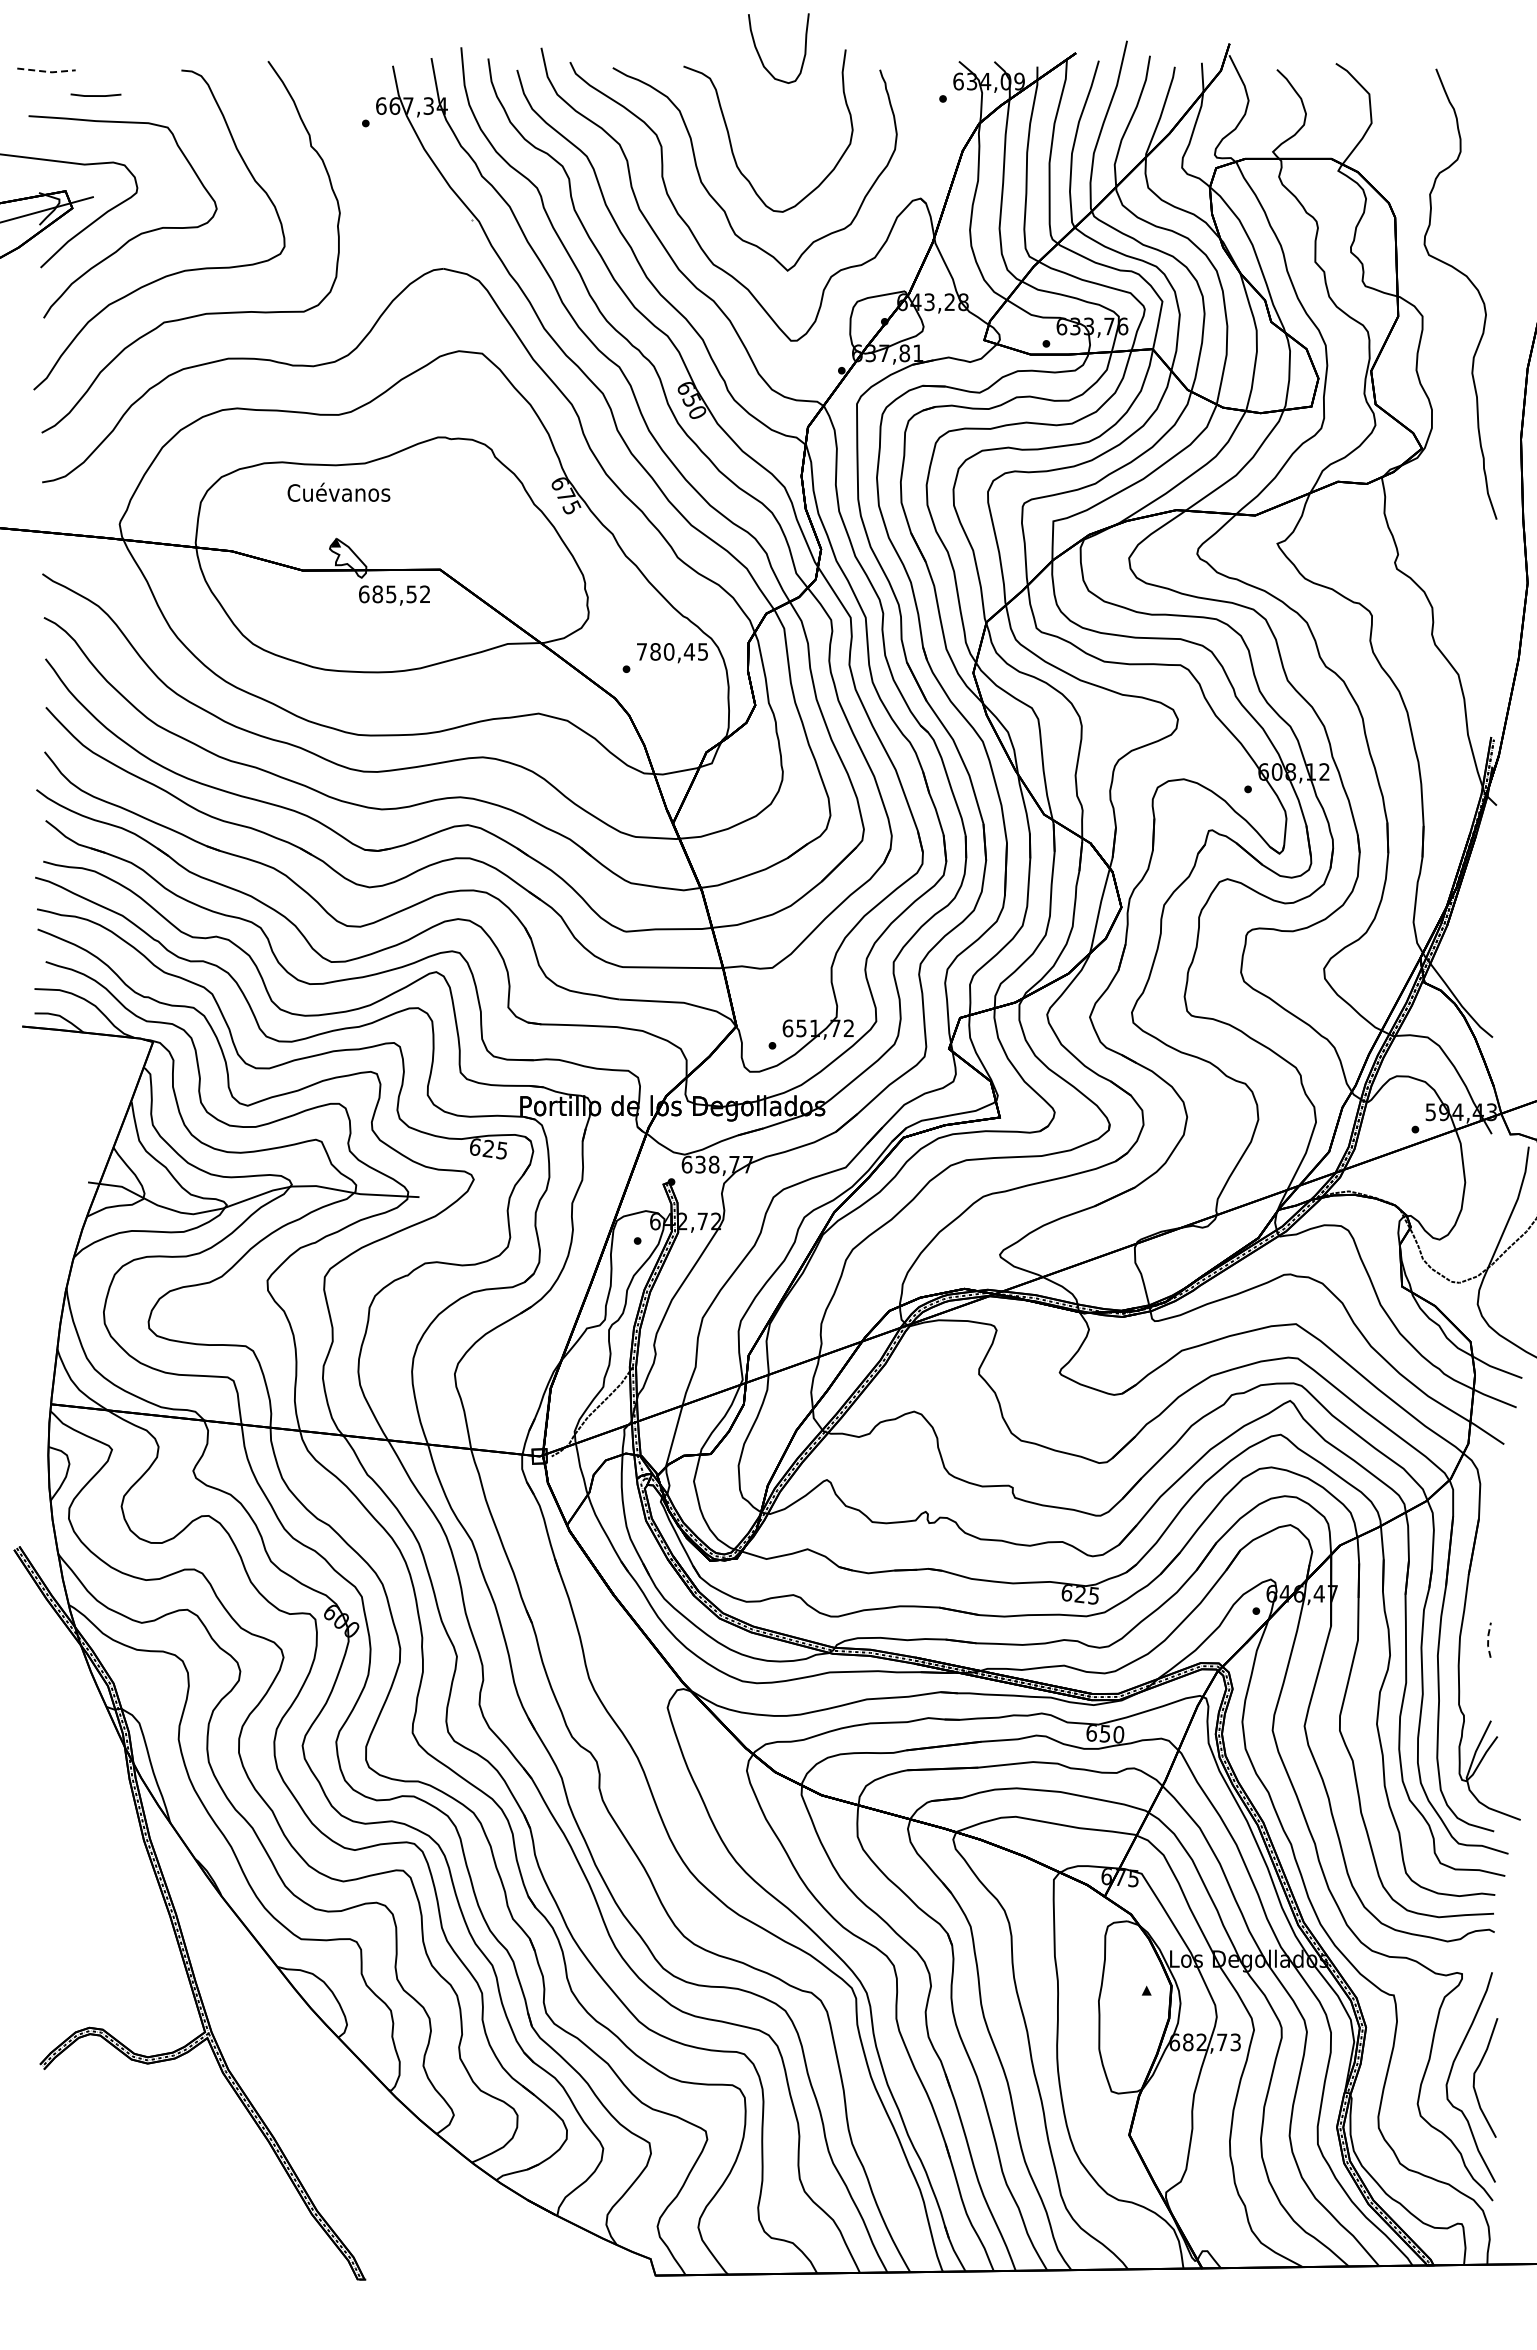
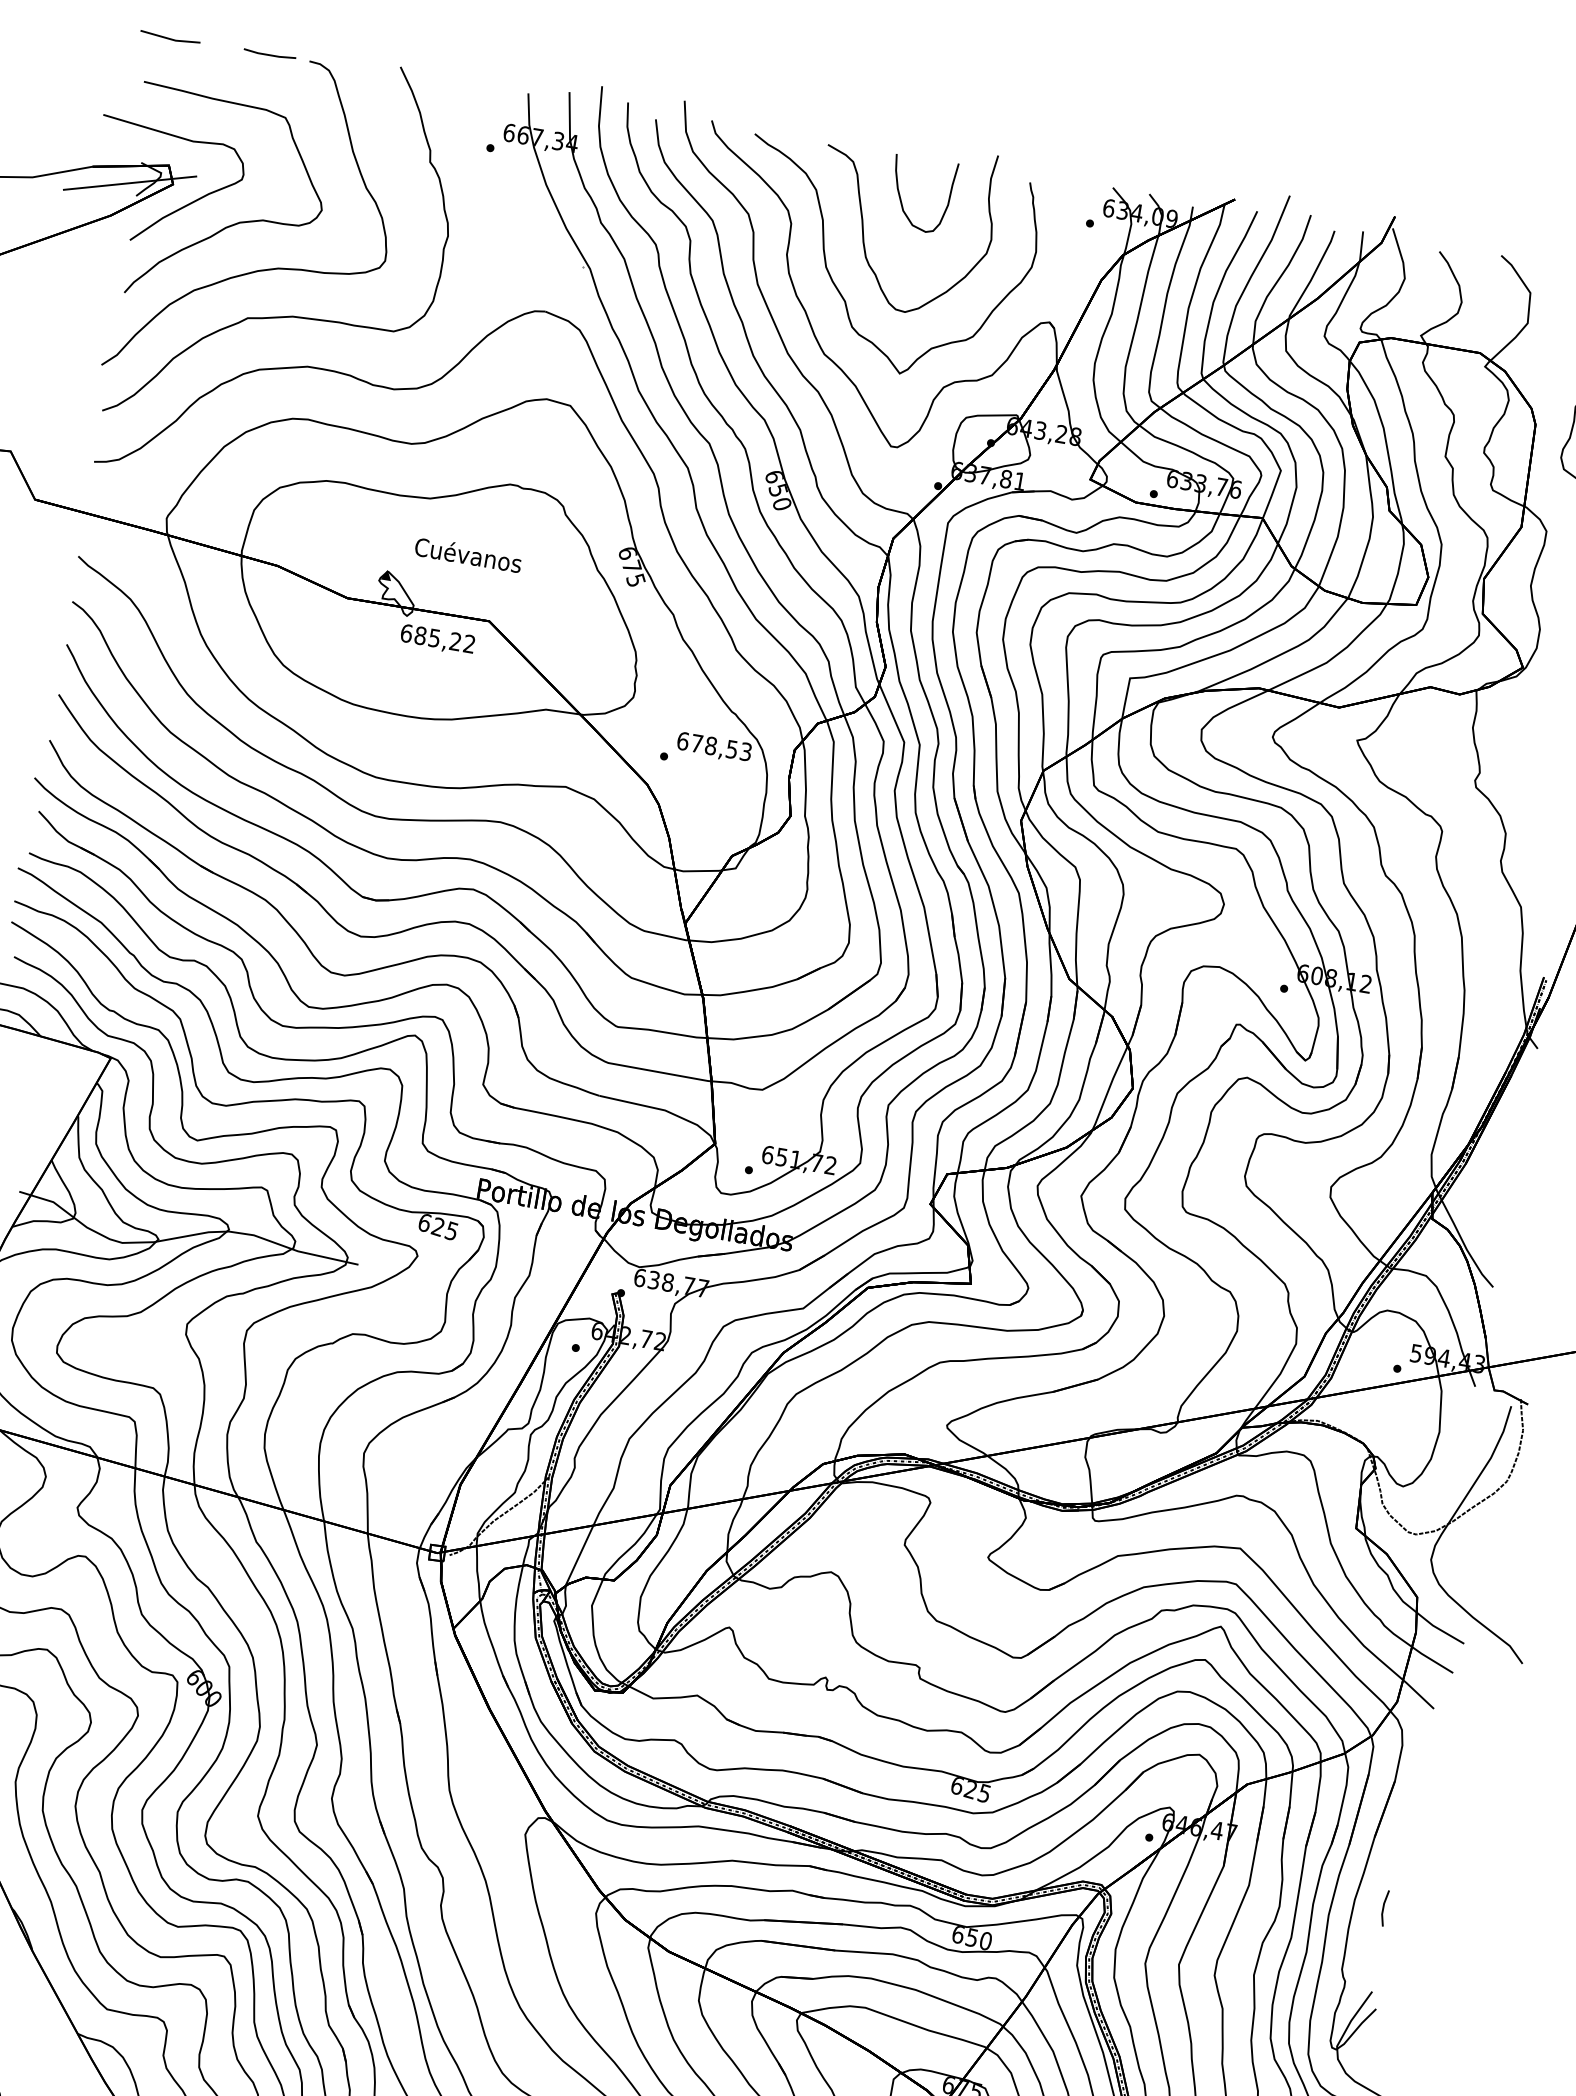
curve: (760, 55) -> (901, 198), moved
line: (47, 71) -> (171, 39), dashed -> solid
line: (95, 95) -> (269, 54), moved
text: (338, 491) -> (468, 553), moved
text: (411, 594) -> (455, 641), 685,52 -> 685,22
text: (672, 651) -> (714, 746), 780,45 -> 678,53
line: (1488, 1639) -> (1383, 1907), dashed -> solid

